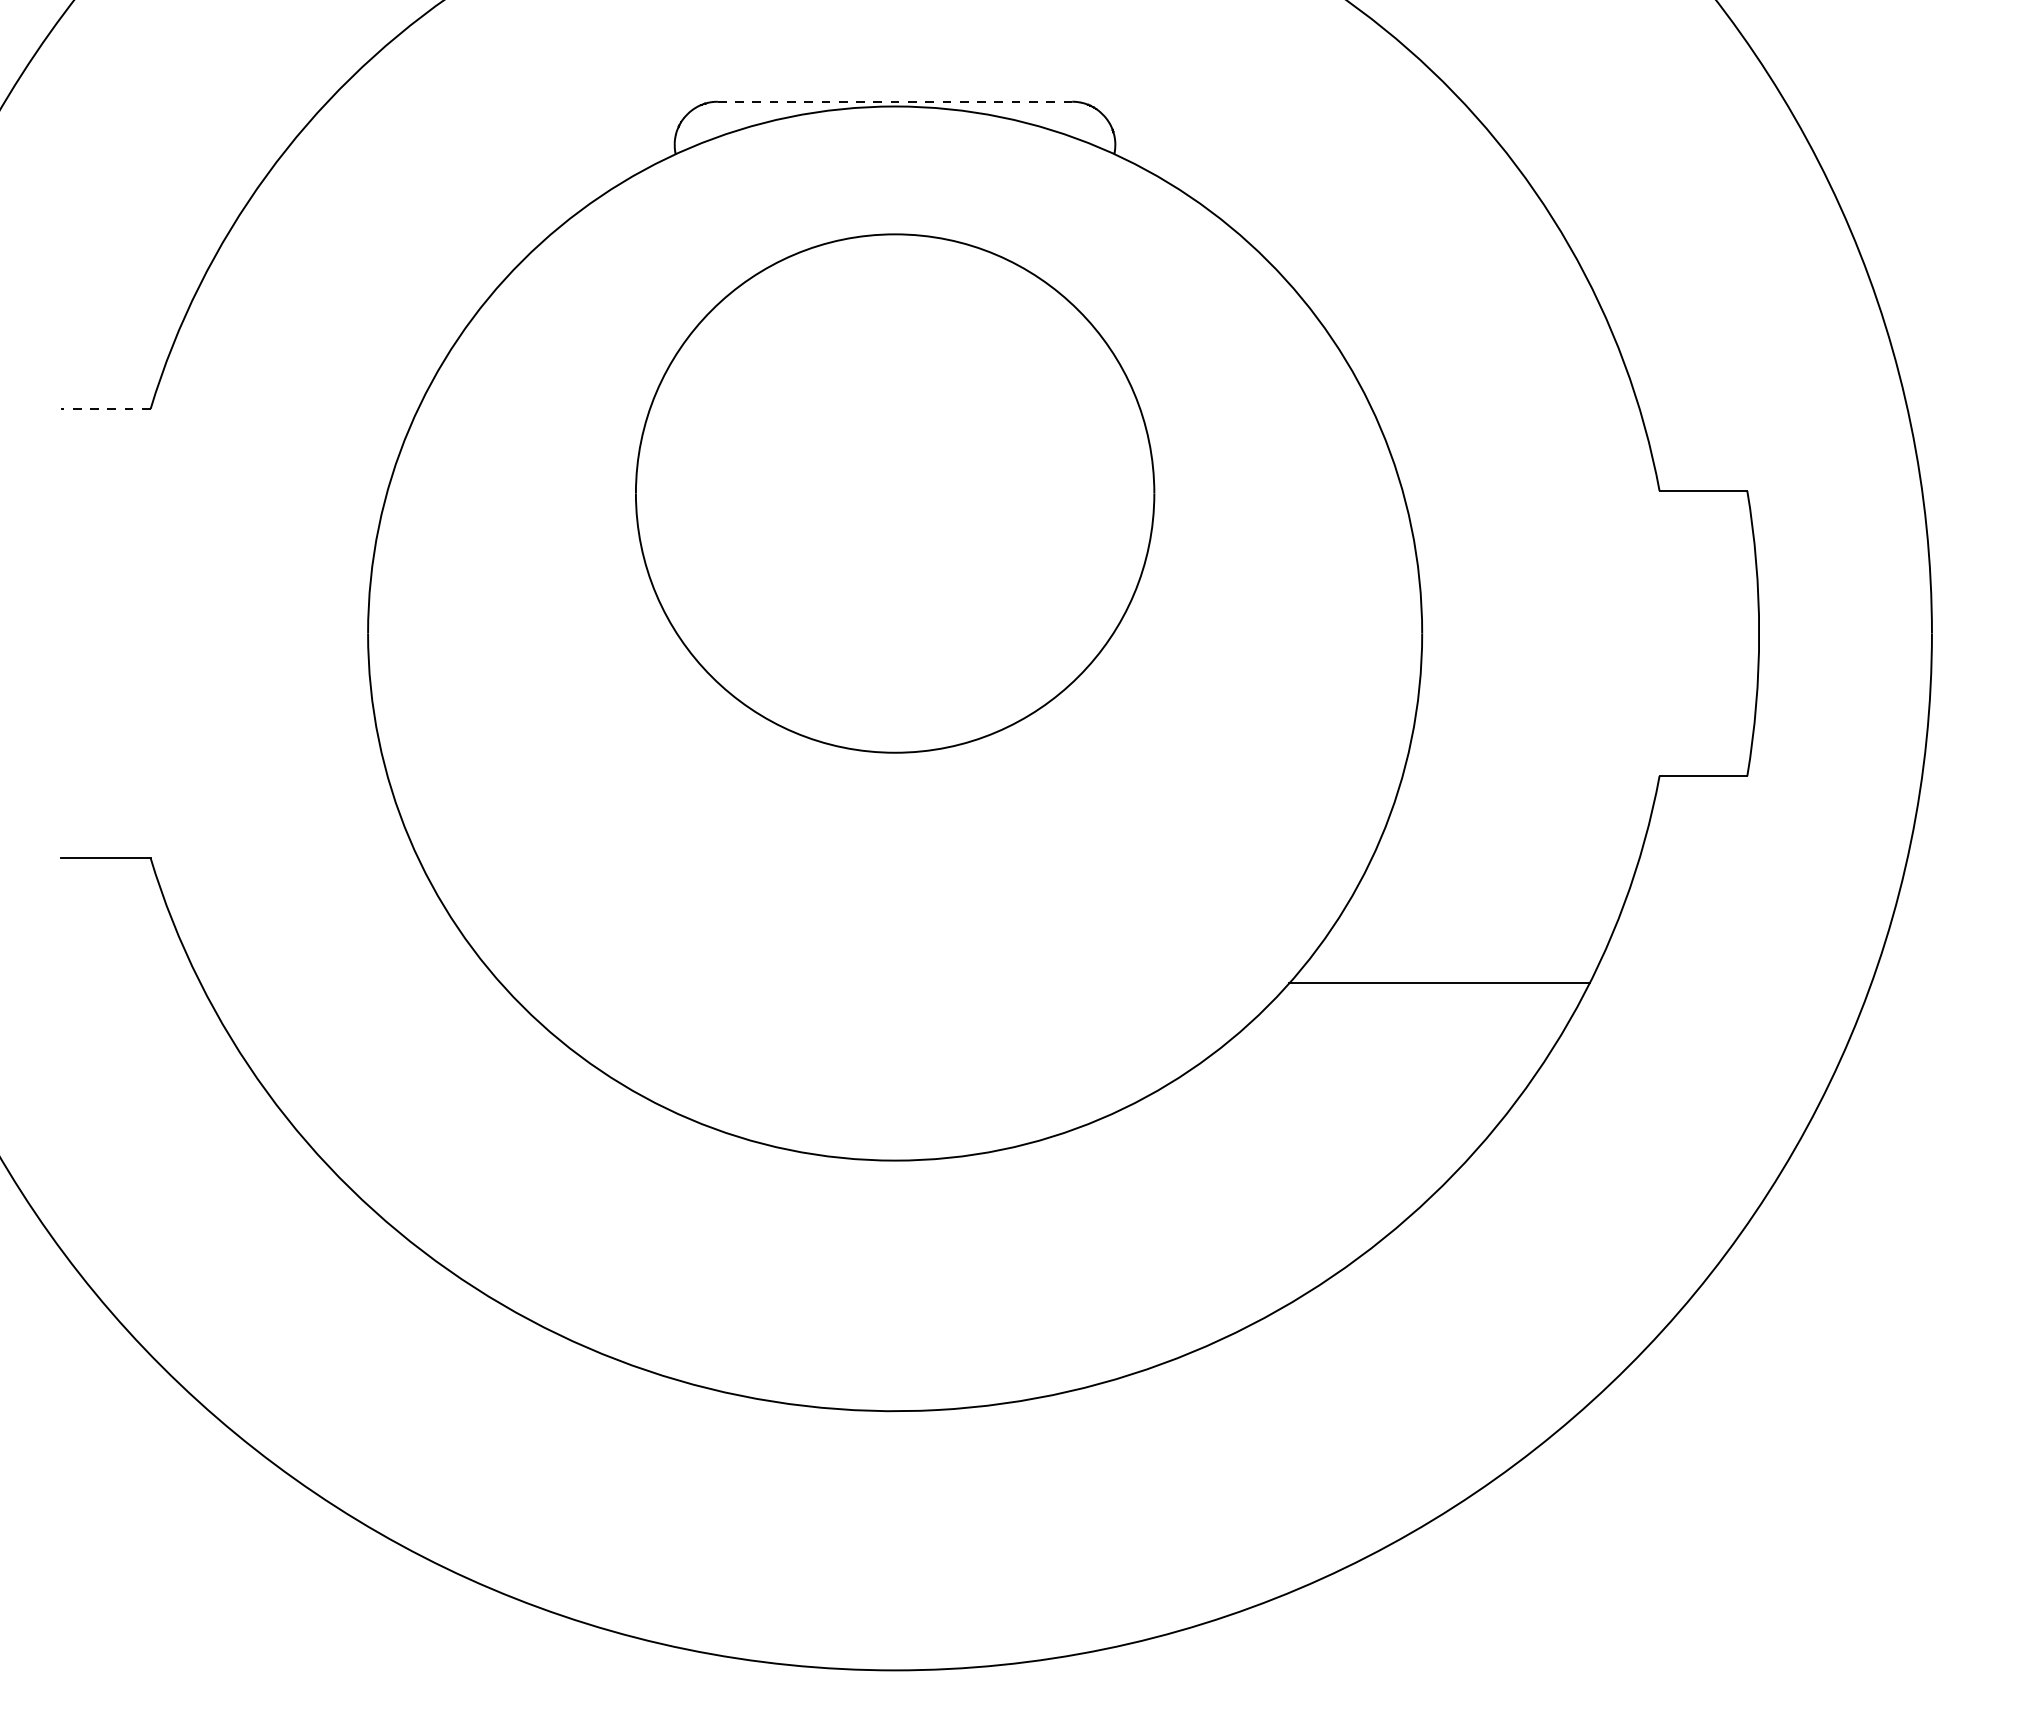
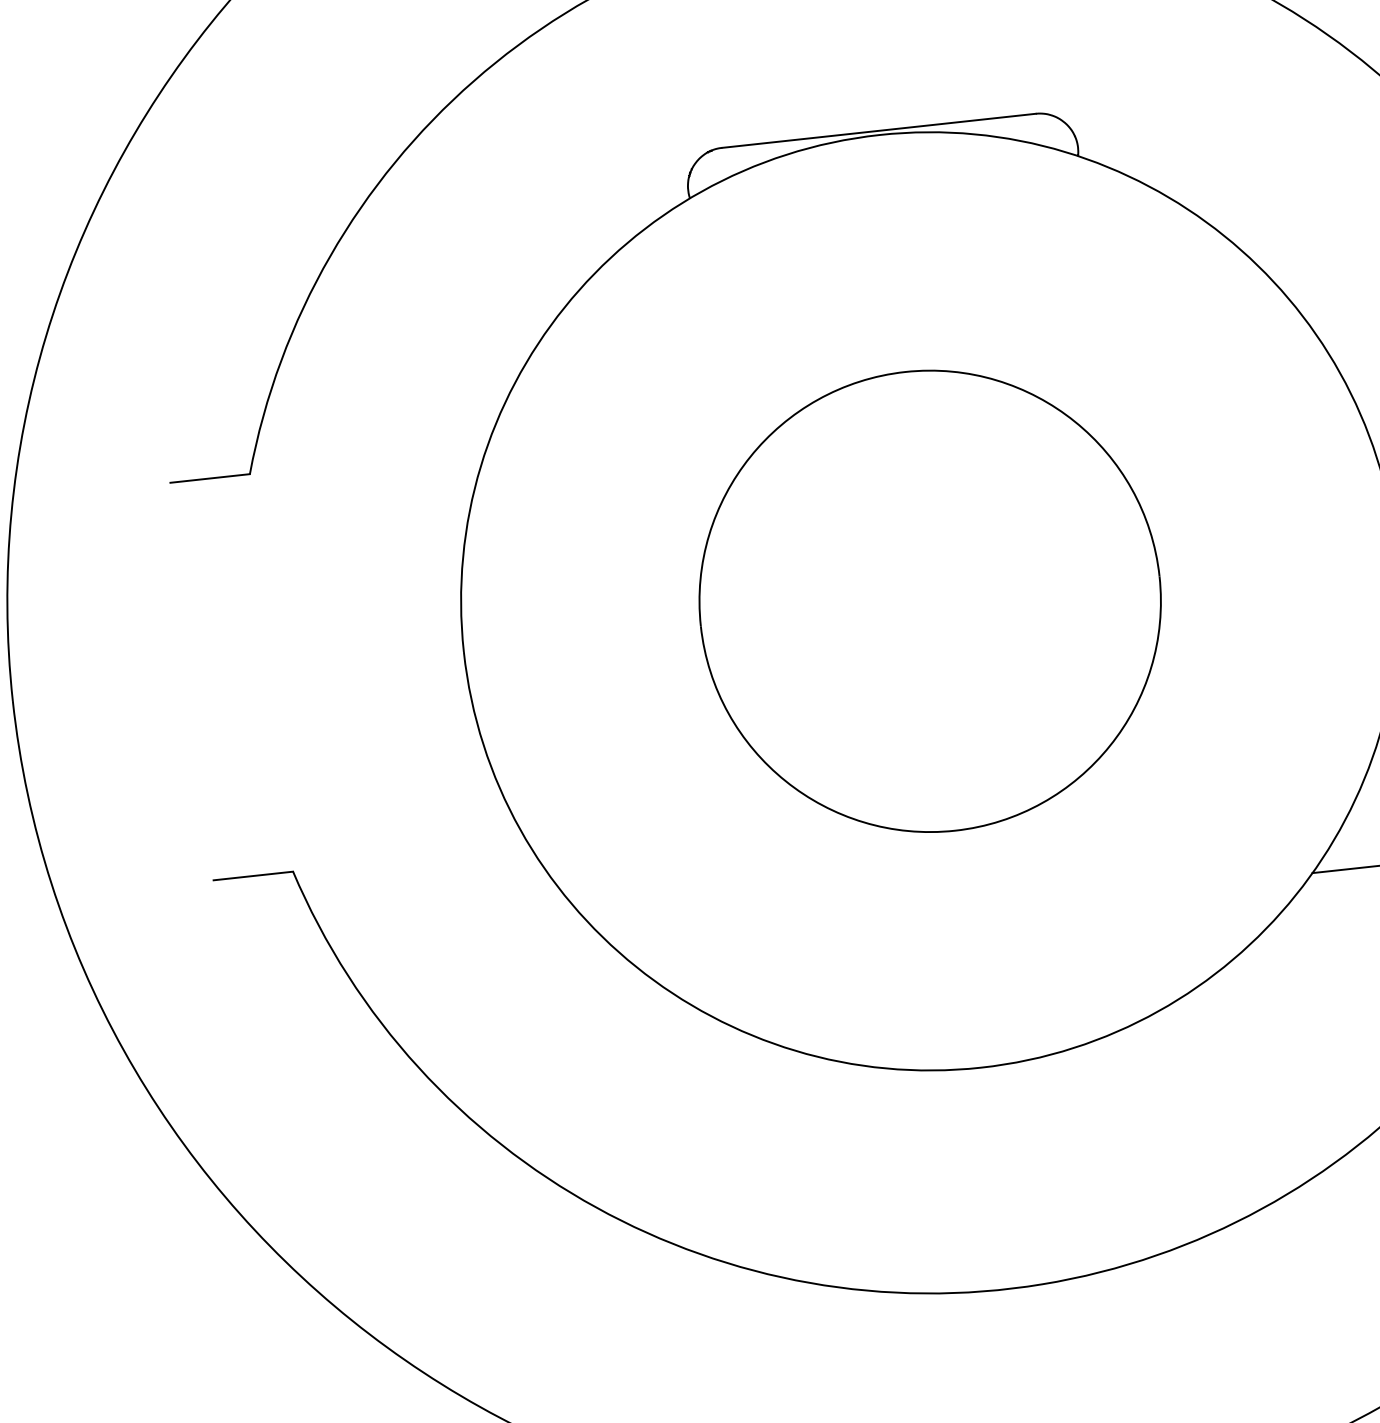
line: (894, 101) -> (878, 130), dashed -> solid
line: (105, 408) -> (209, 478), dashed -> solid
part: (895, 493) -> (930, 601), moved

